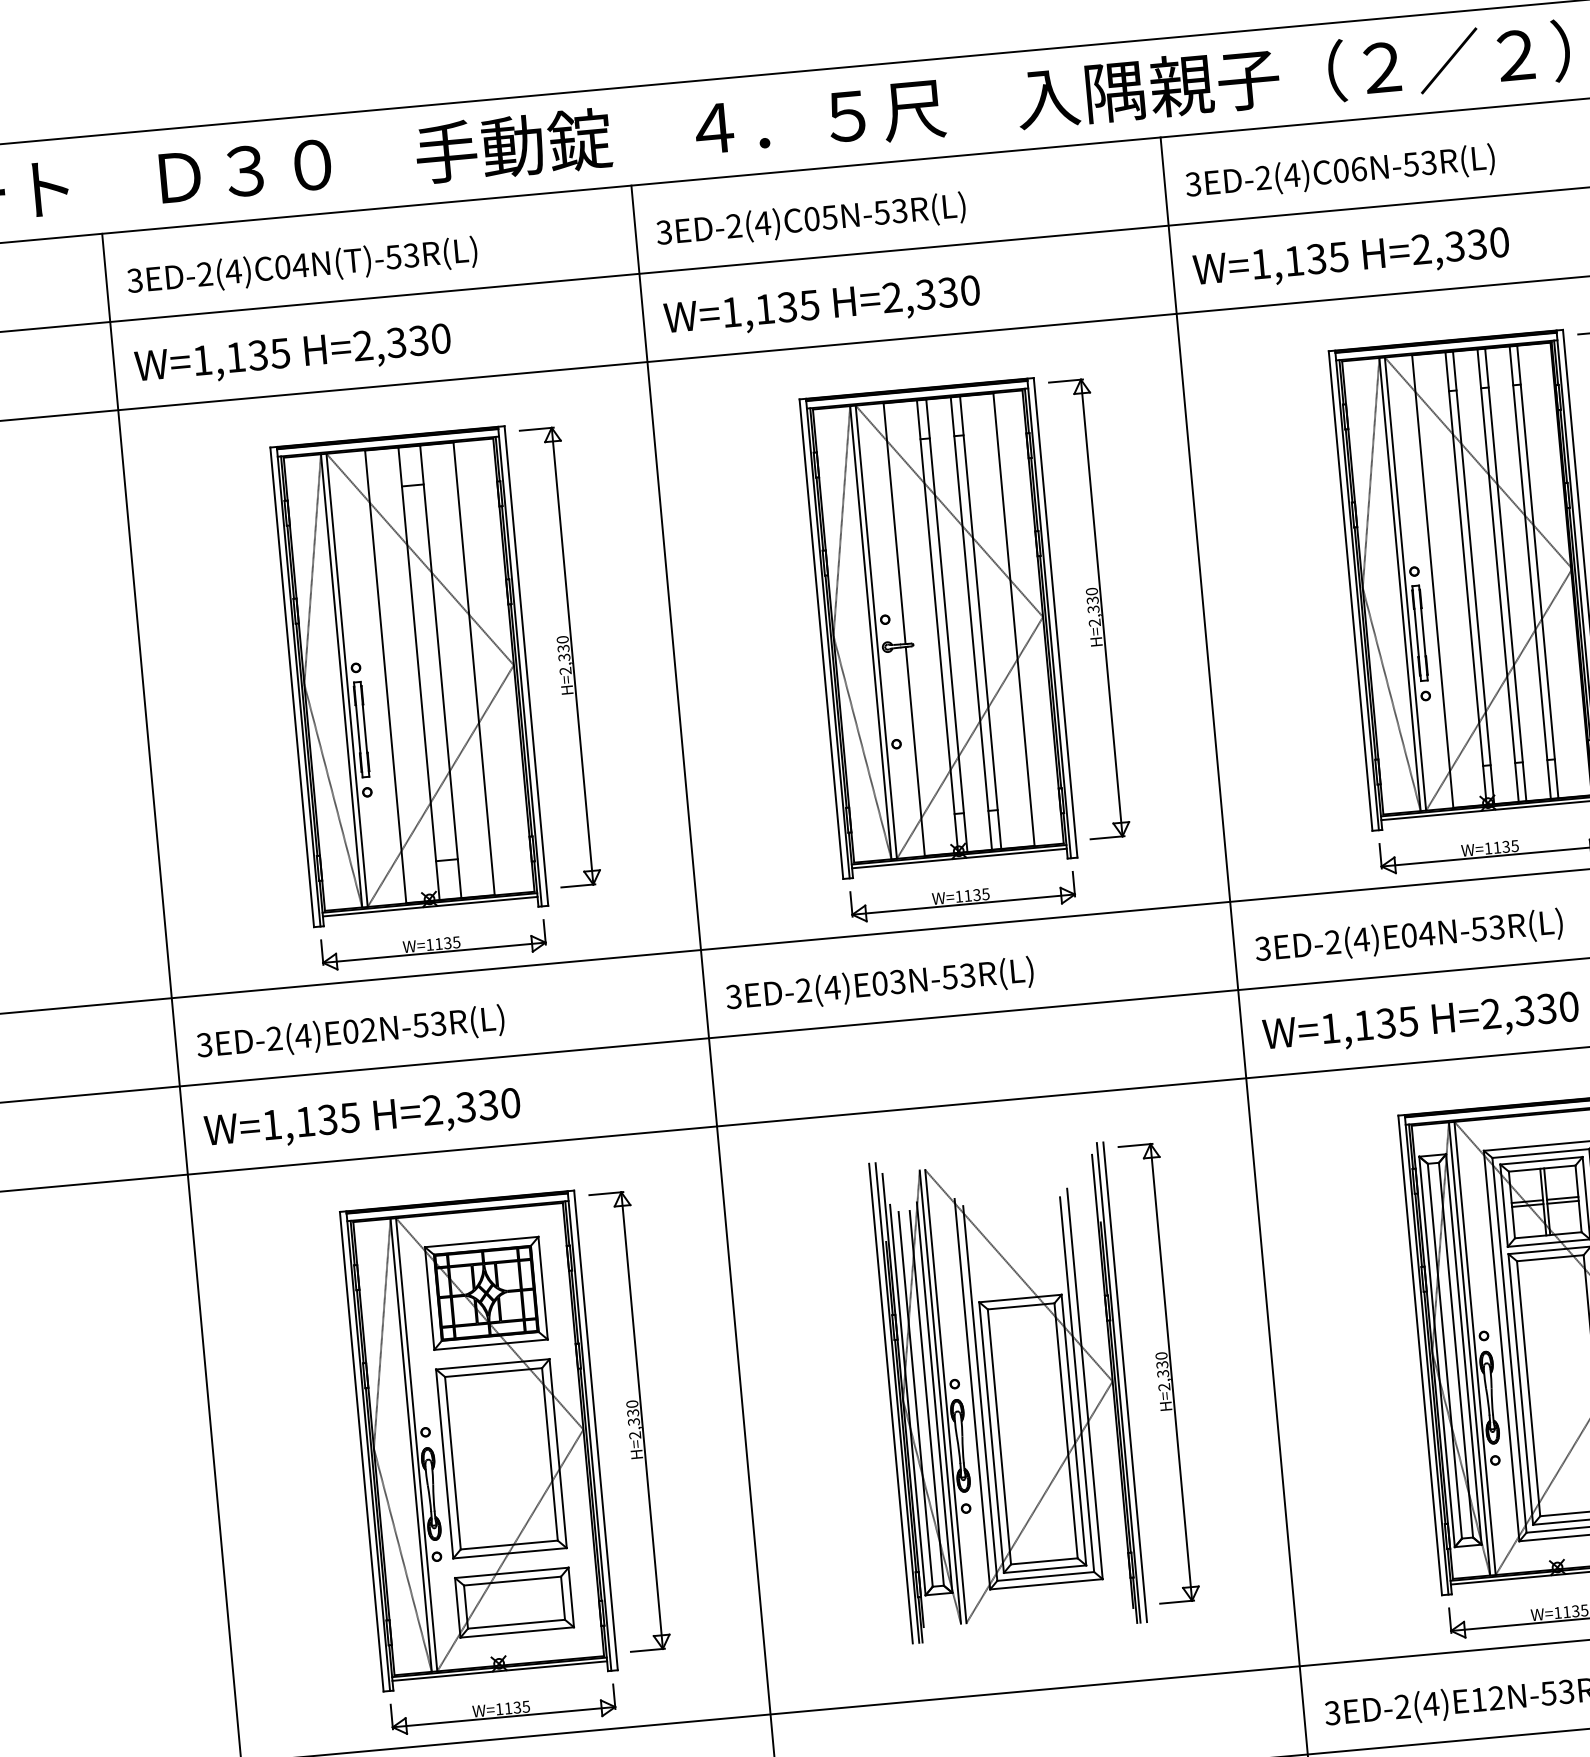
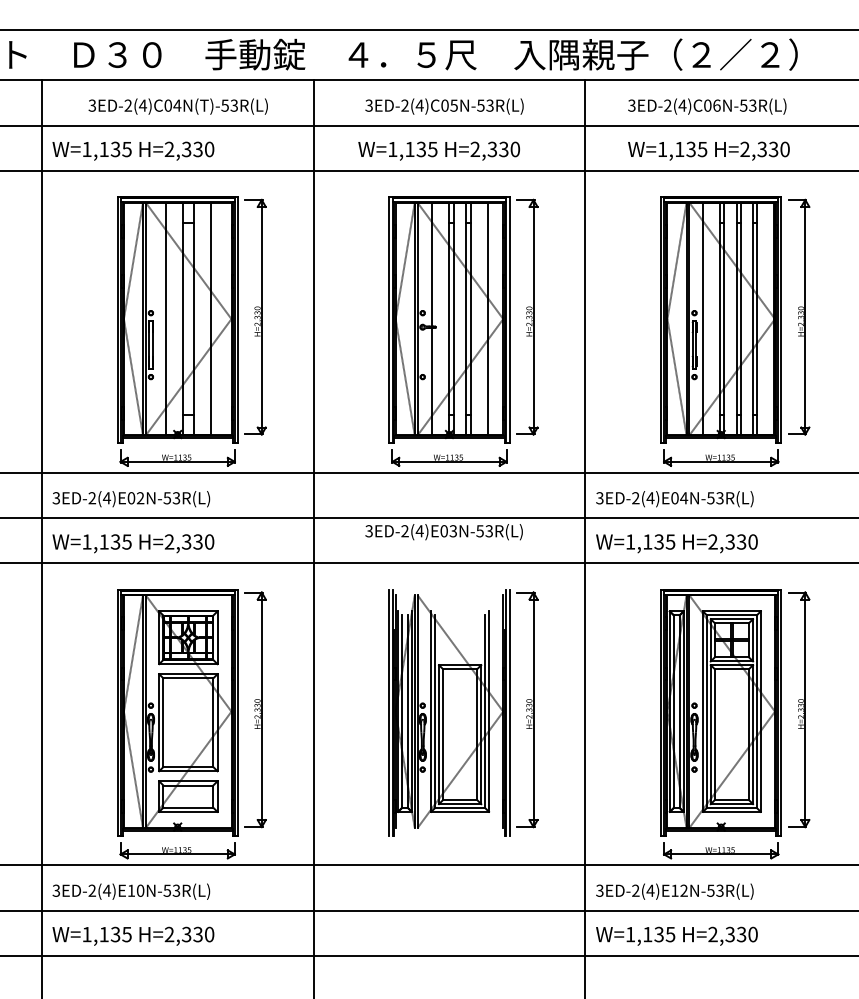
text: (1340, 172) -> (707, 106), moved
text: (811, 220) -> (444, 106), moved
text: (1350, 258) -> (708, 150), moved
text: (300, 267) -> (177, 106), moved
text: (820, 306) -> (438, 150), moved
text: (878, 986) -> (443, 532), moved

